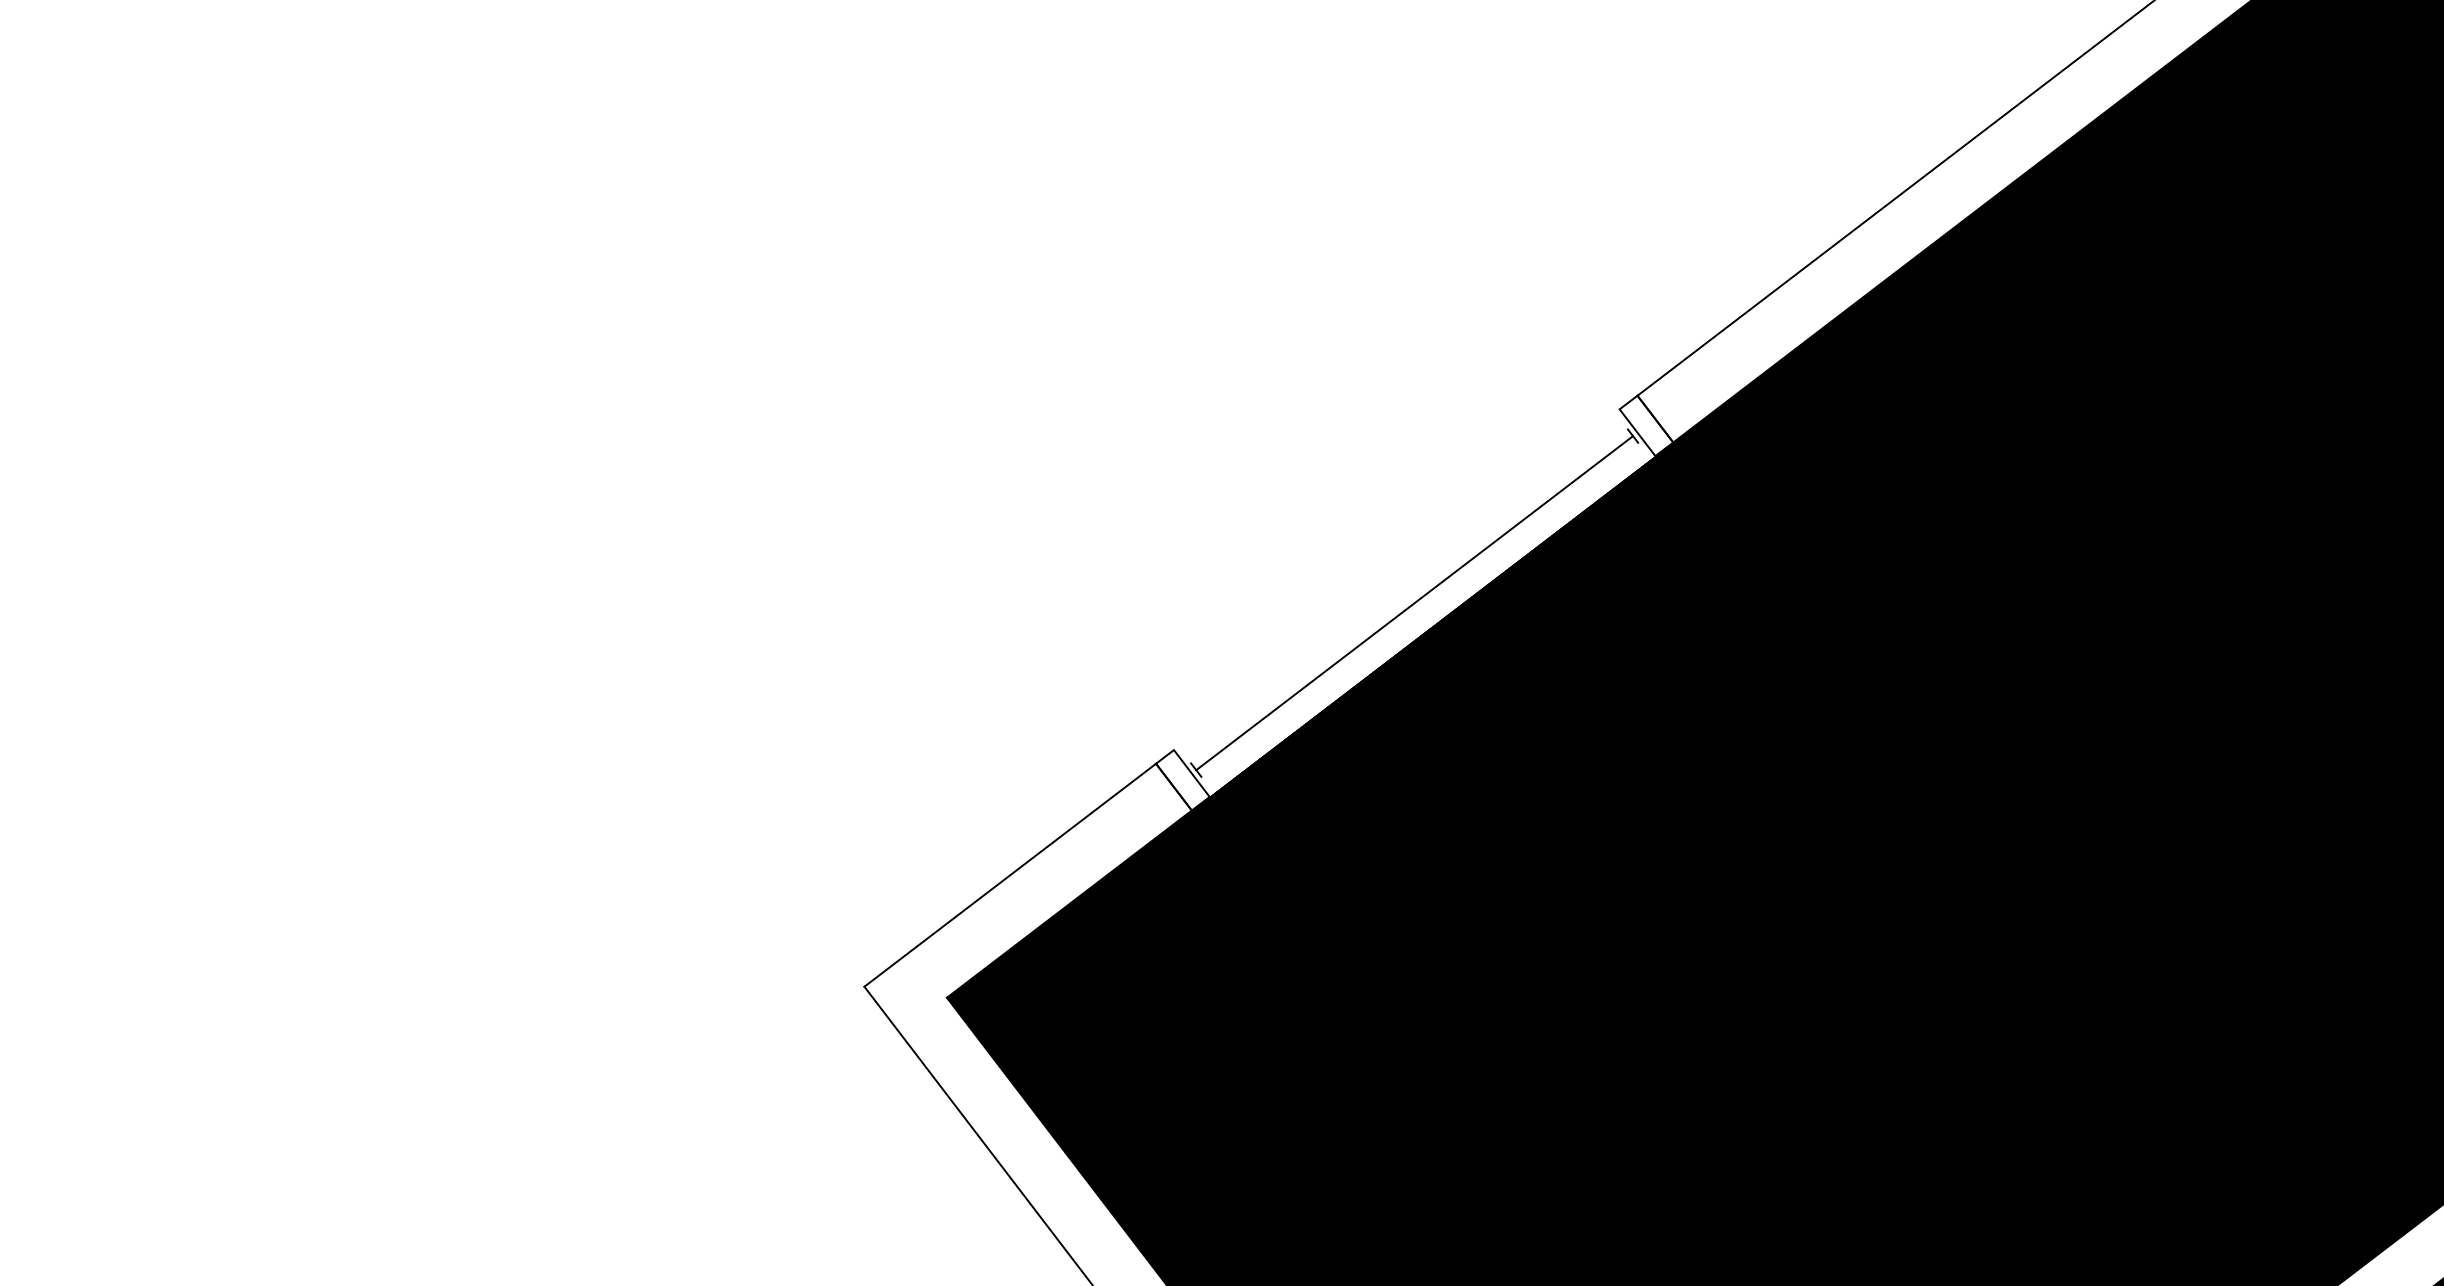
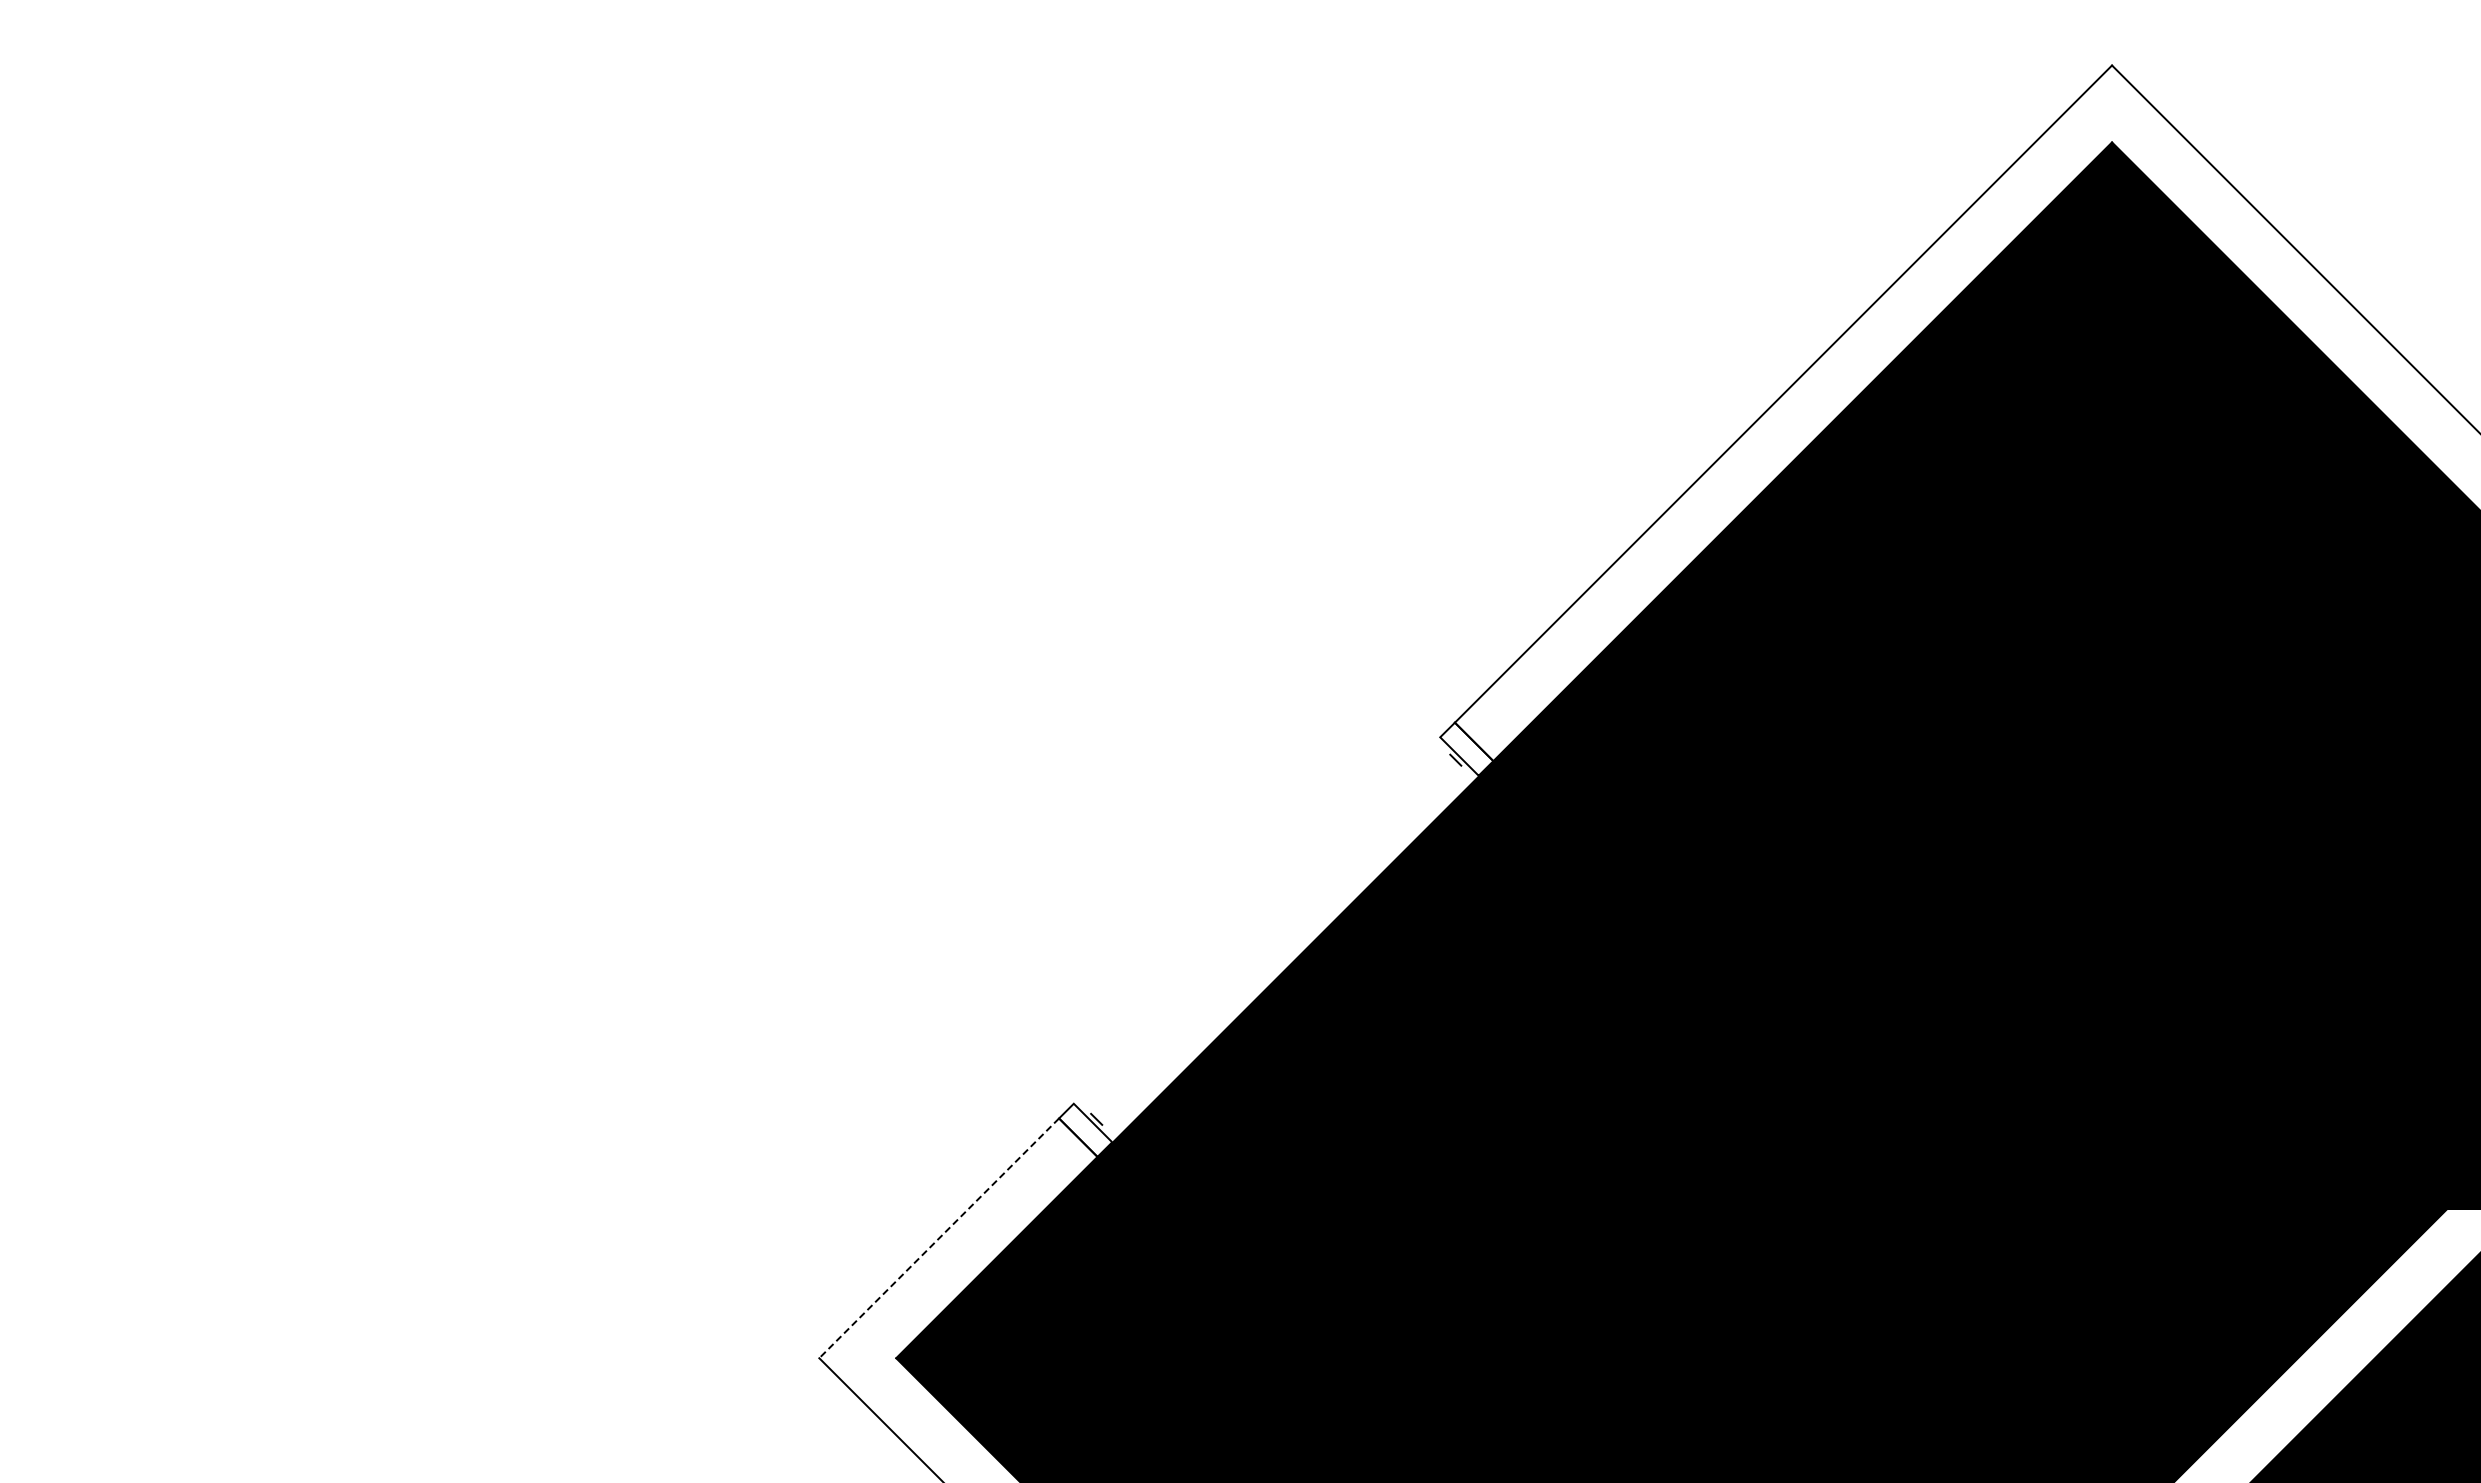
line: (1413, 602) -> (1275, 939), removed
line: (1010, 875) -> (939, 1238), solid -> dashed

